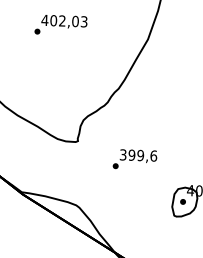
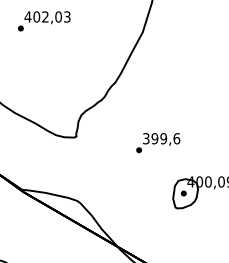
text: (61, 25) -> (44, 21), moved
text: (135, 160) -> (158, 143), moved

